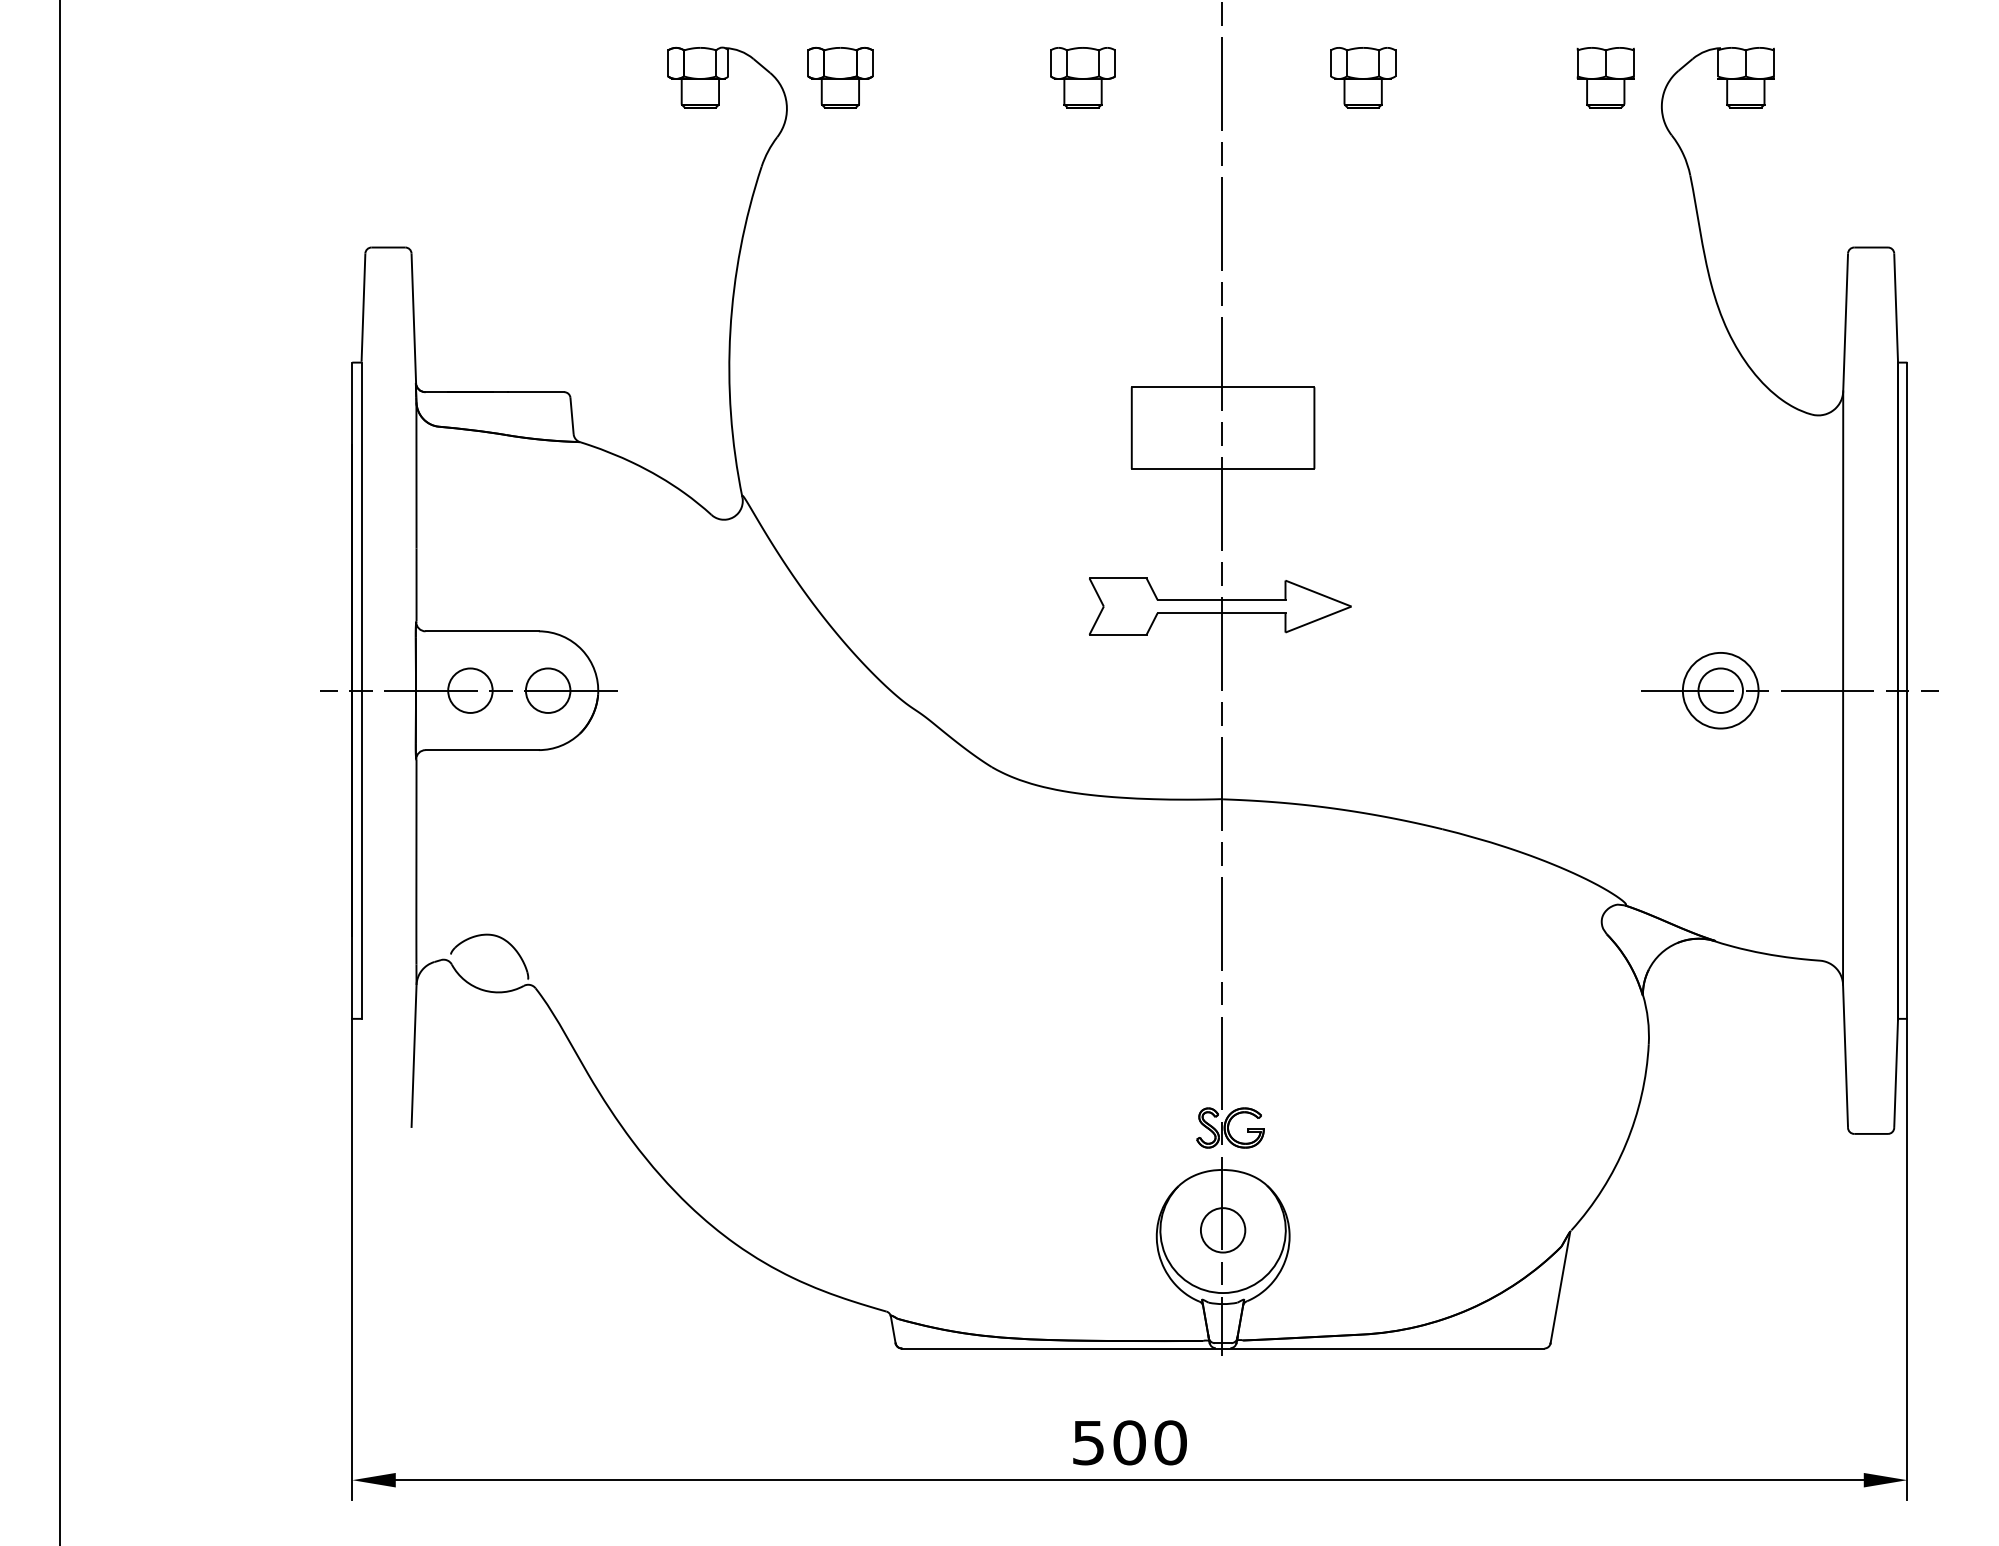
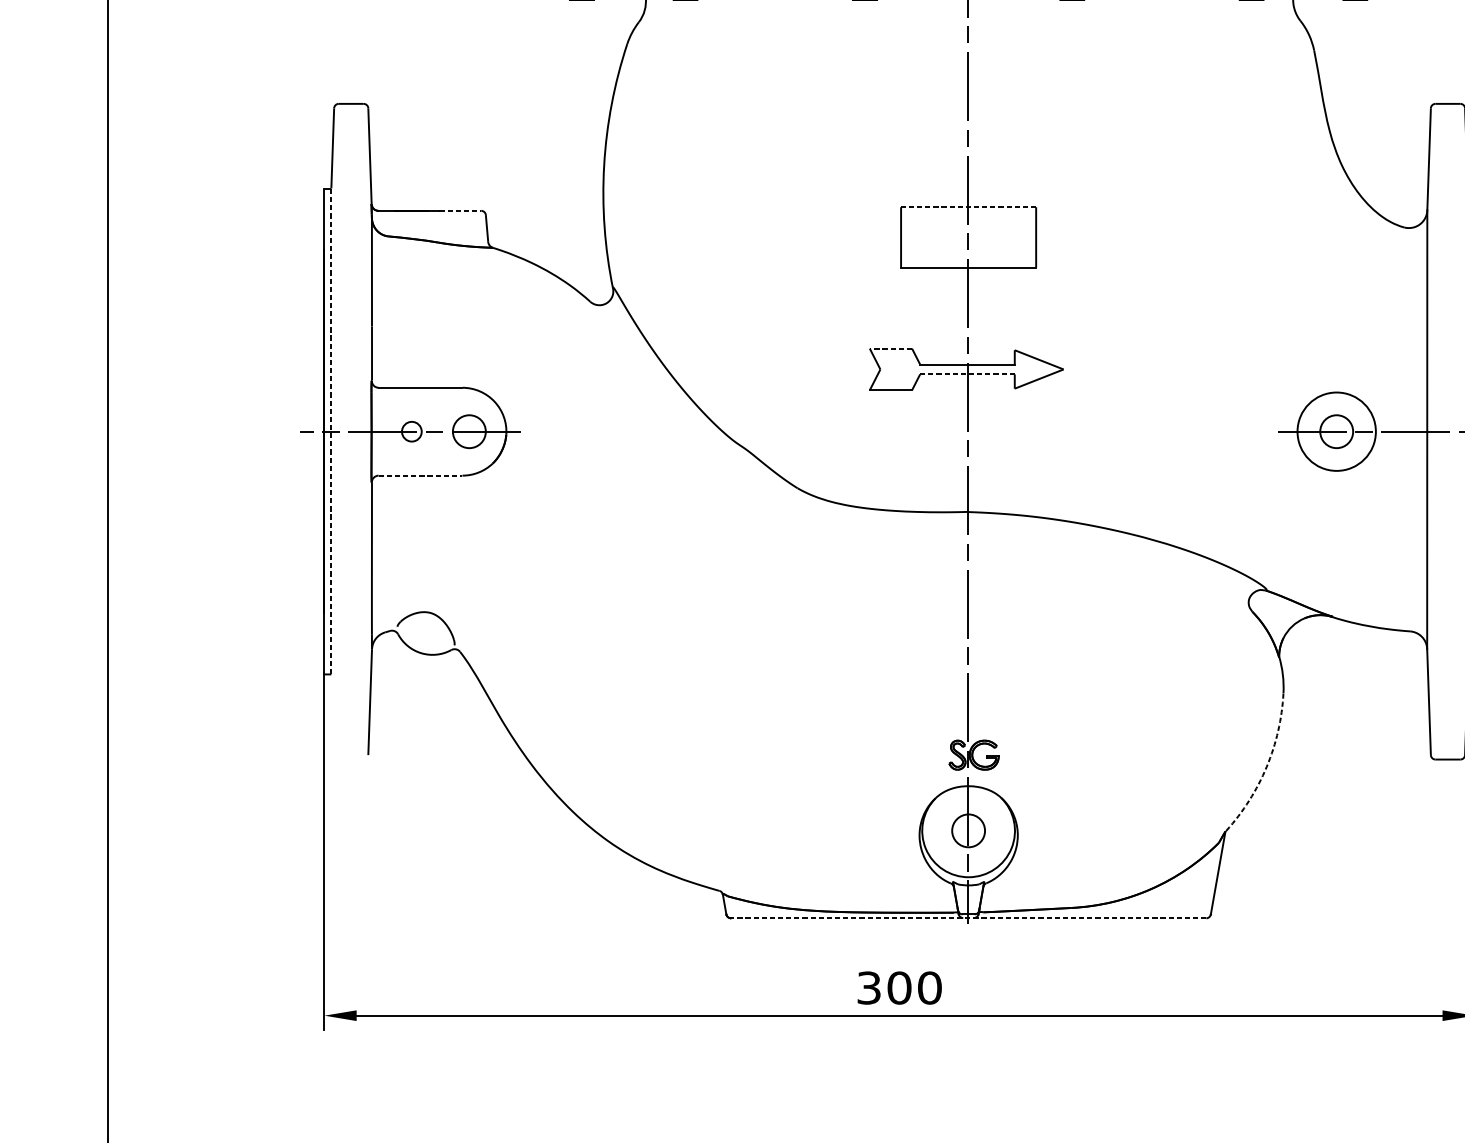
line: (1222, 387) -> (968, 207), solid -> dashed
line: (536, 392) -> (460, 211), solid -> dashed
line: (1118, 578) -> (891, 348), solid -> dashed
line: (1221, 613) -> (967, 374), solid -> dashed
circle: (470, 690) -> (411, 431), size x0.6
circle: (1720, 690) -> (1336, 431), size x1.4
line: (361, 691) -> (331, 432), solid -> dashed
line: (482, 750) -> (420, 475), solid -> dashed
arc: (1626, 1143) -> (1267, 766), solid -> dashed
line: (1222, 1348) -> (968, 918), solid -> dashed
text: (1088, 1442) -> (869, 987), 500 -> 300

